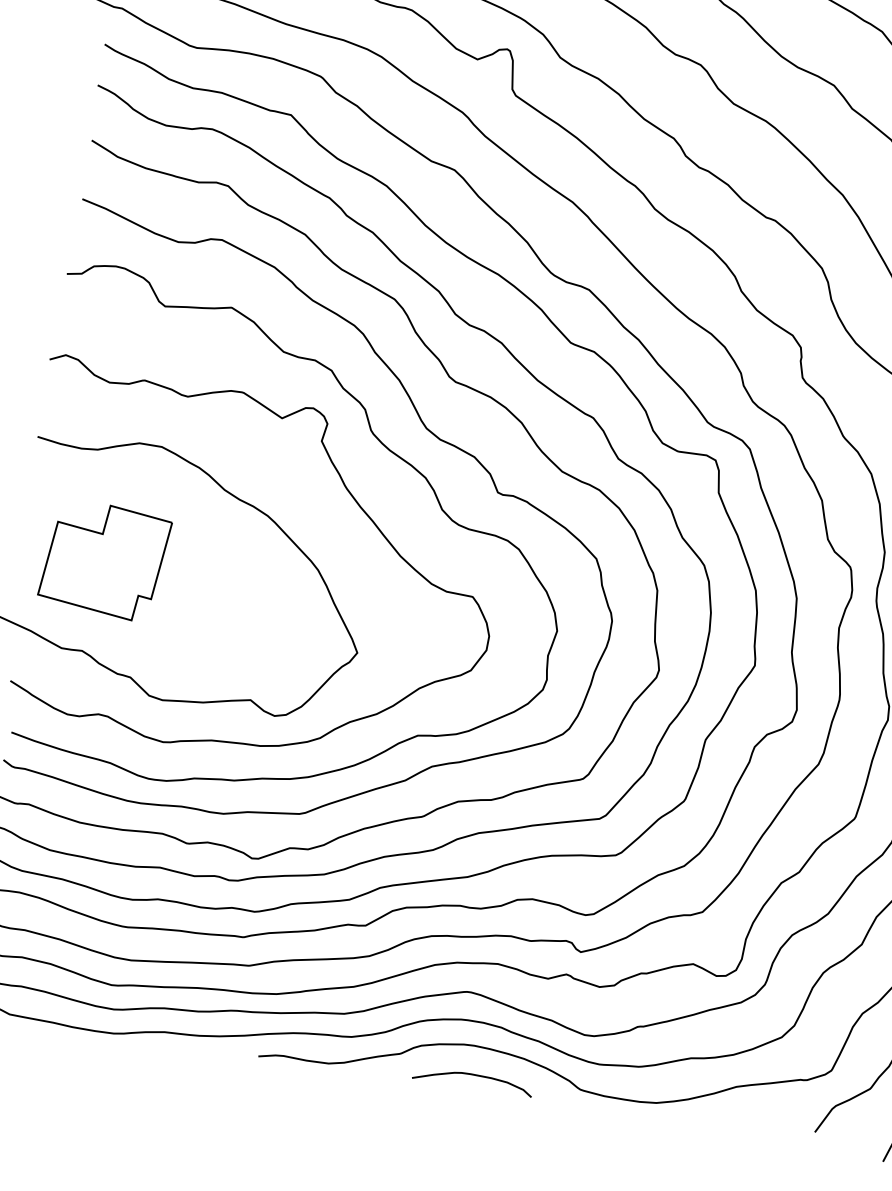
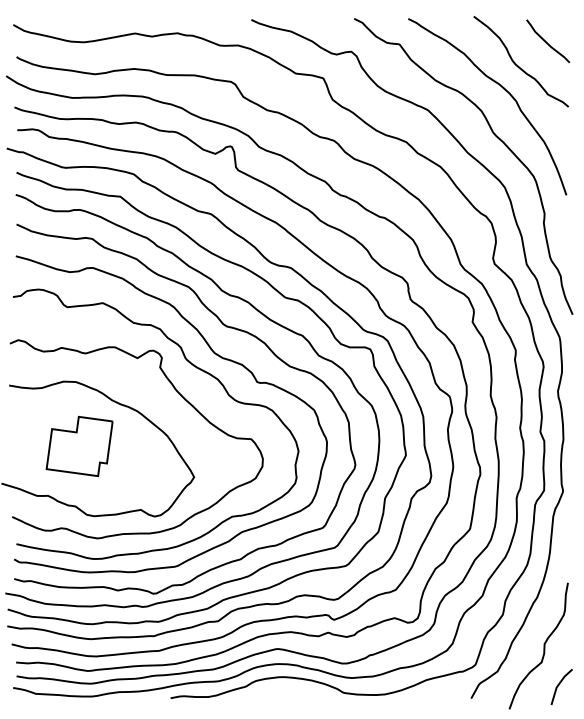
part: (104, 560) -> (79, 446), moved
curve: (472, 1076) -> (285, 693), removed

